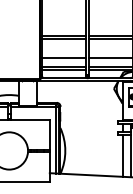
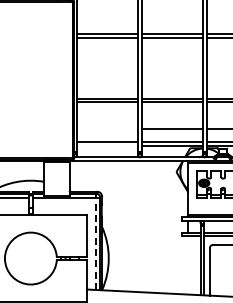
line: (64, 57) -> (107, 128), removed
line: (64, 69) -> (107, 145), removed
line: (55, 140) -> (95, 243), solid -> dashed
line: (122, 155) -> (188, 265), removed

